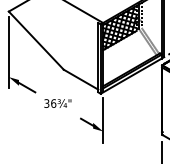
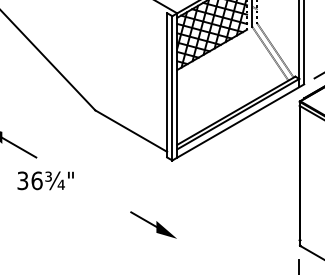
text: (57, 103) -> (44, 180), moved
line: (103, 120) -> (177, 215), removed

